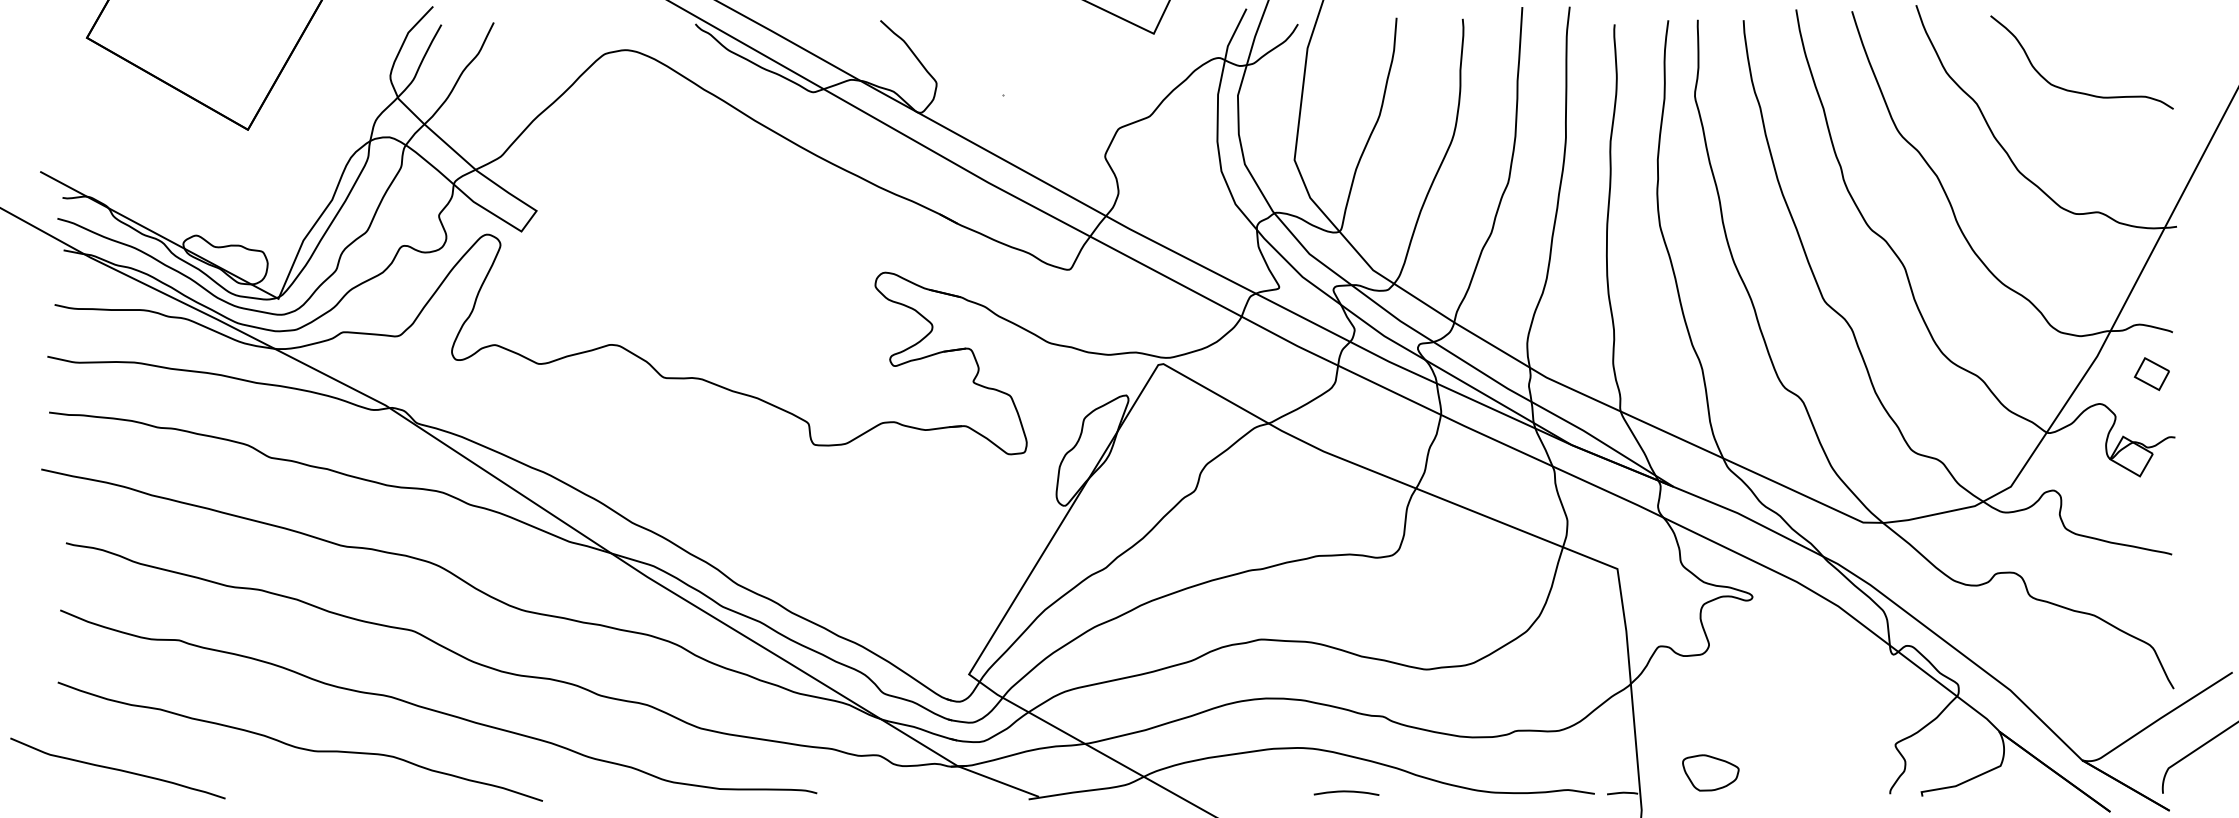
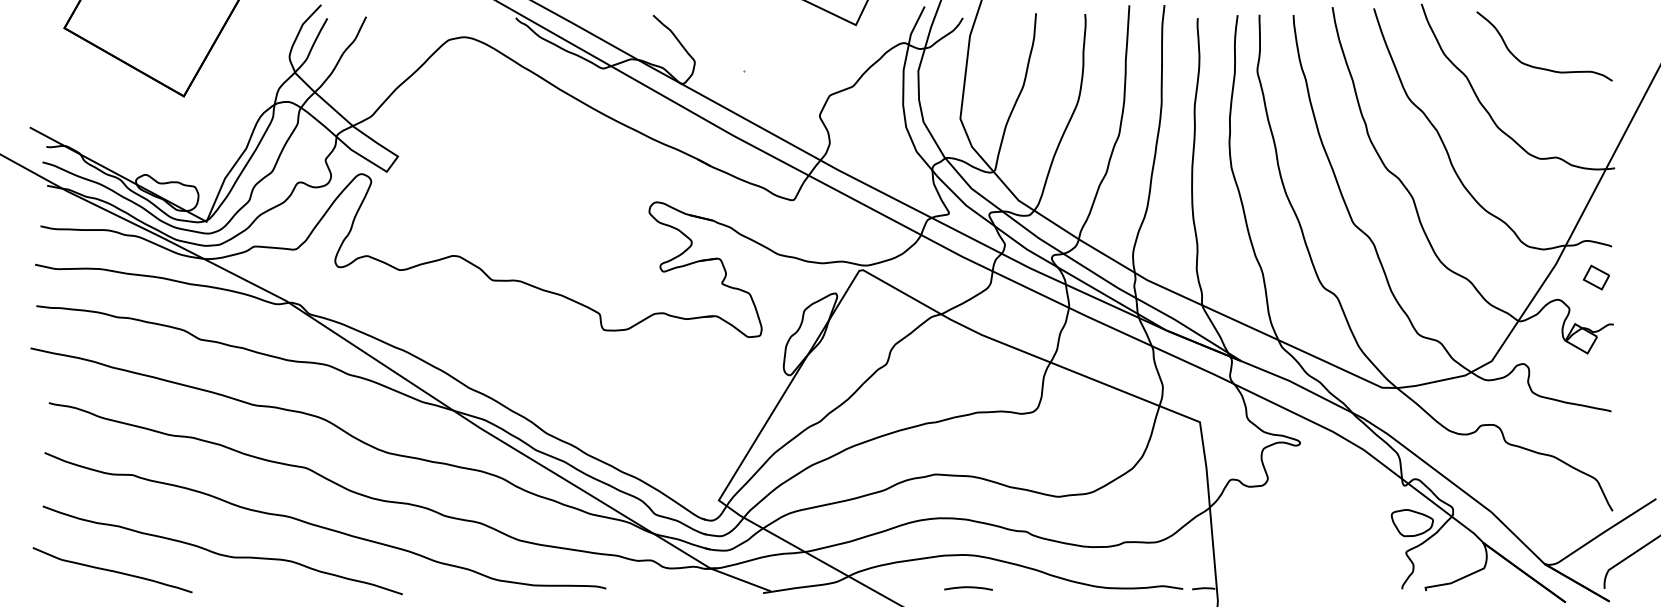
curve: (117, 768) -> (112, 570), moved
part: (1710, 772) -> (1412, 522), moved
curve: (1346, 792) -> (968, 588), moved

